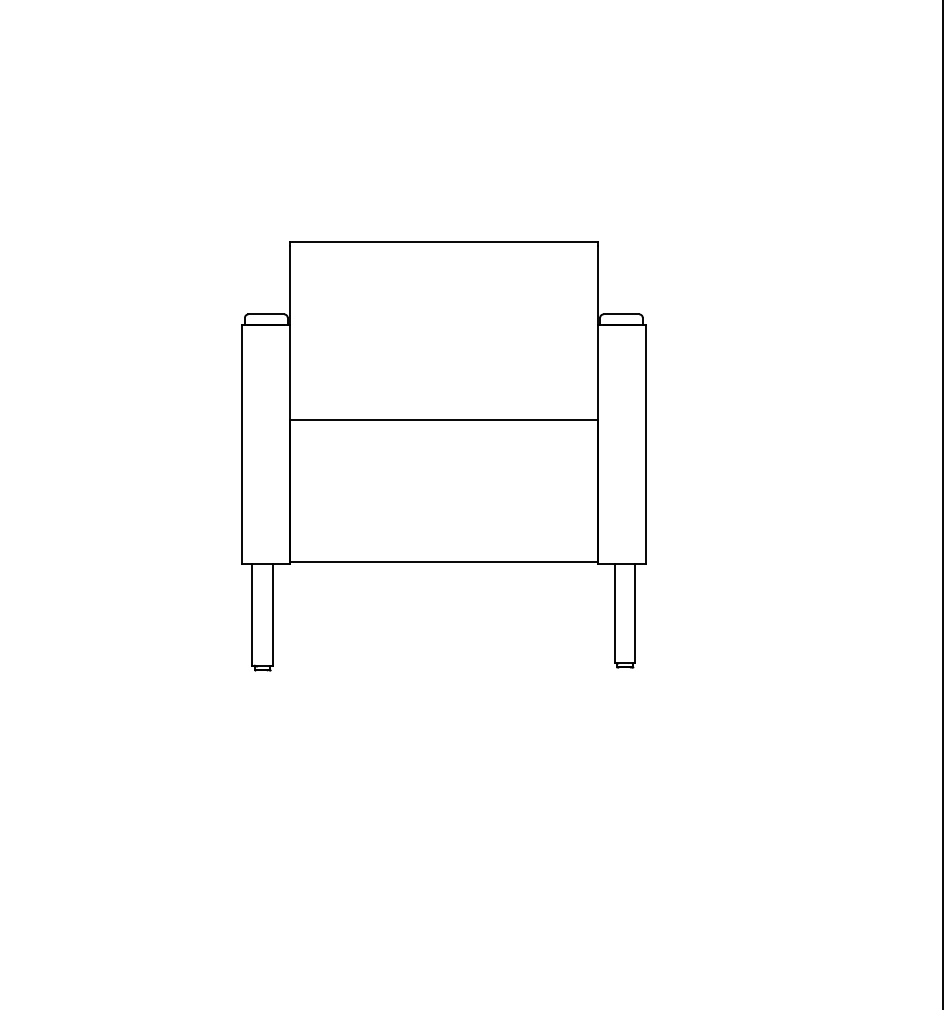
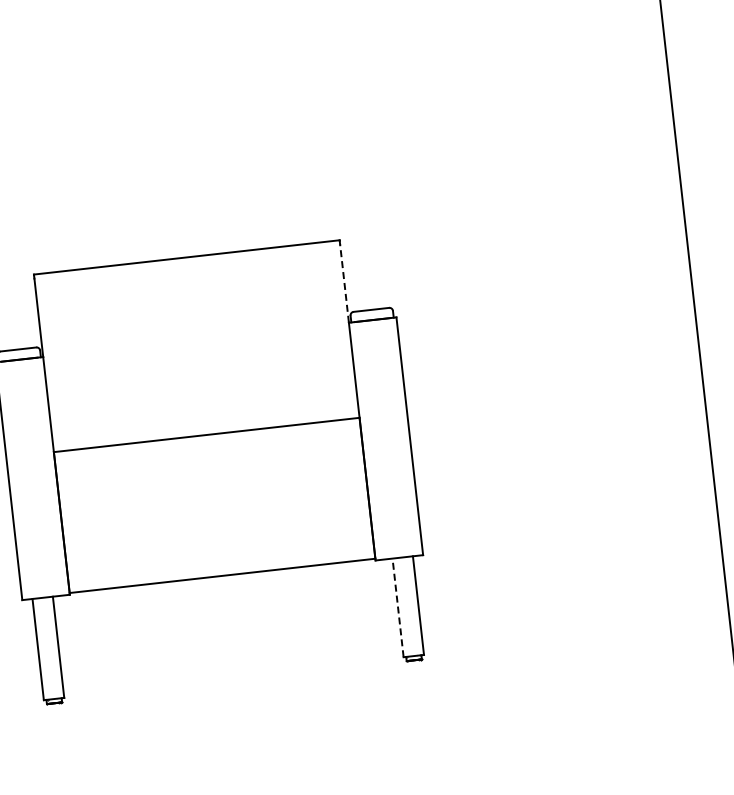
line: (597, 284) -> (344, 282), solid -> dashed
line: (614, 613) -> (397, 607), solid -> dashed

